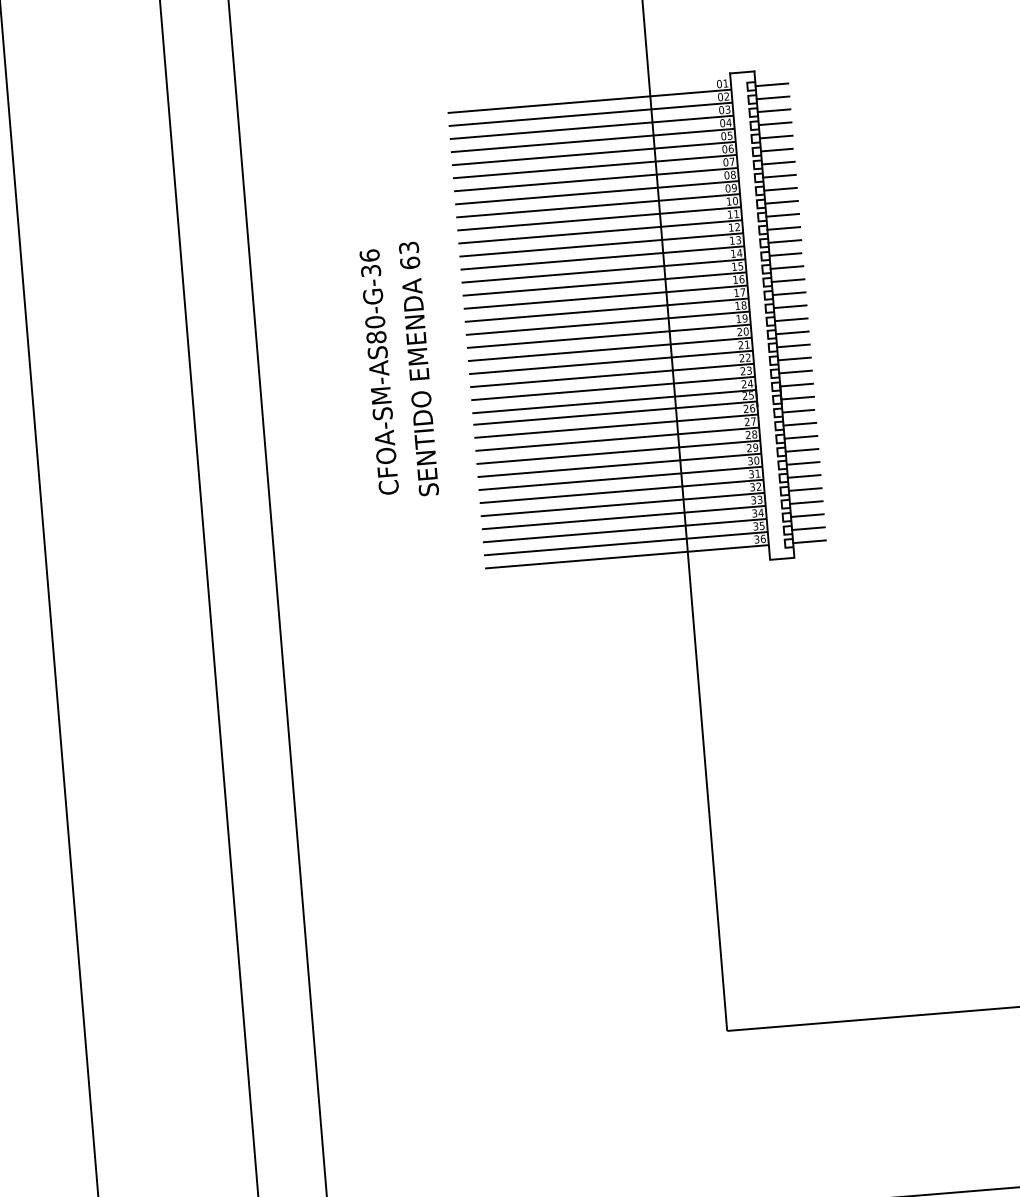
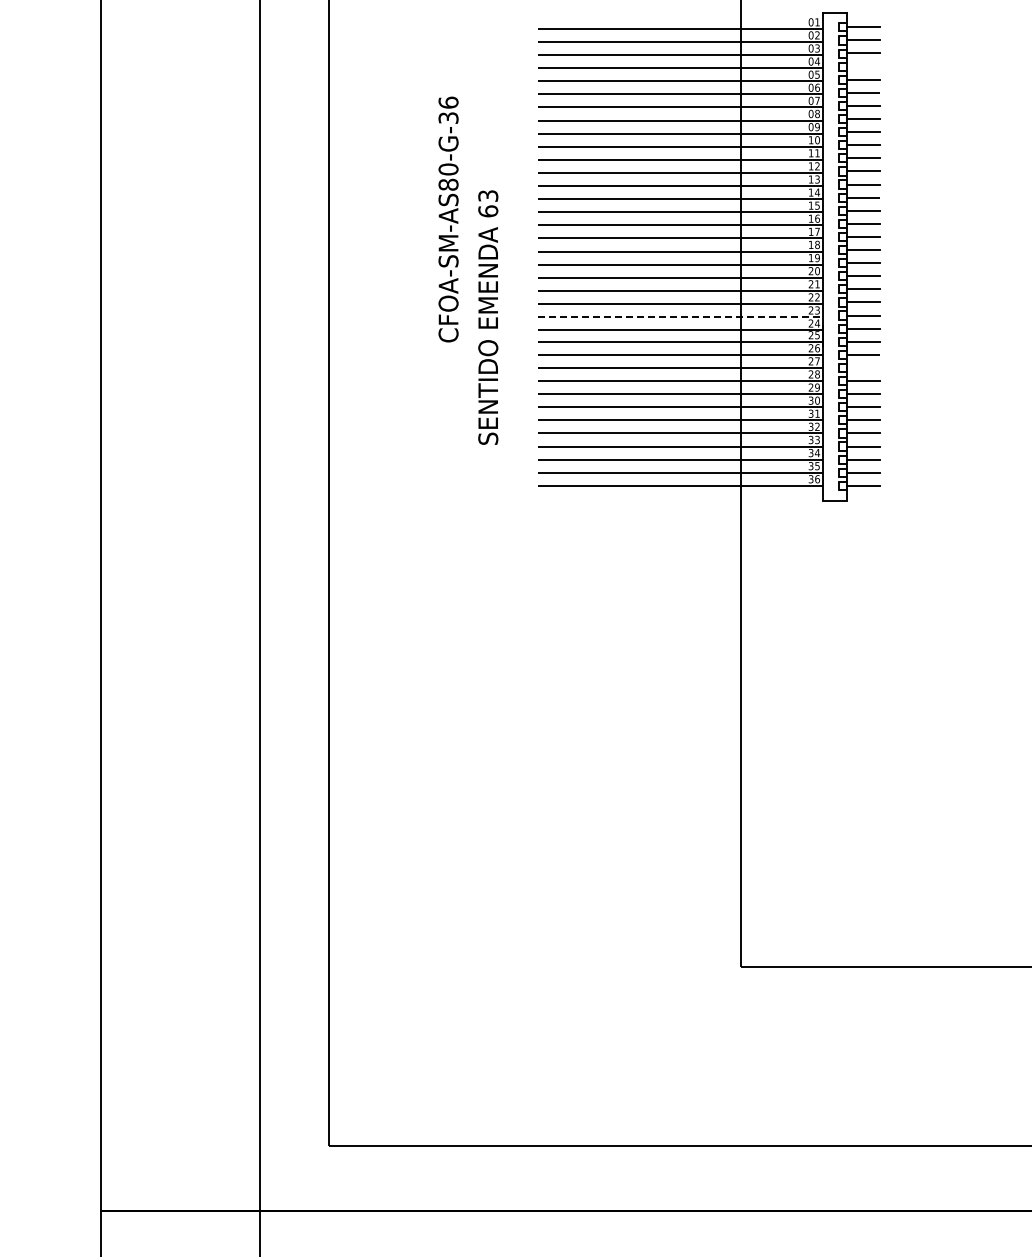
line: (775, 123) -> (863, 66), removed
text: (419, 368) -> (488, 317), moved
text: (379, 372) -> (448, 219), moved
line: (613, 388) -> (680, 317), solid -> dashed
line: (799, 423) -> (863, 367), removed

